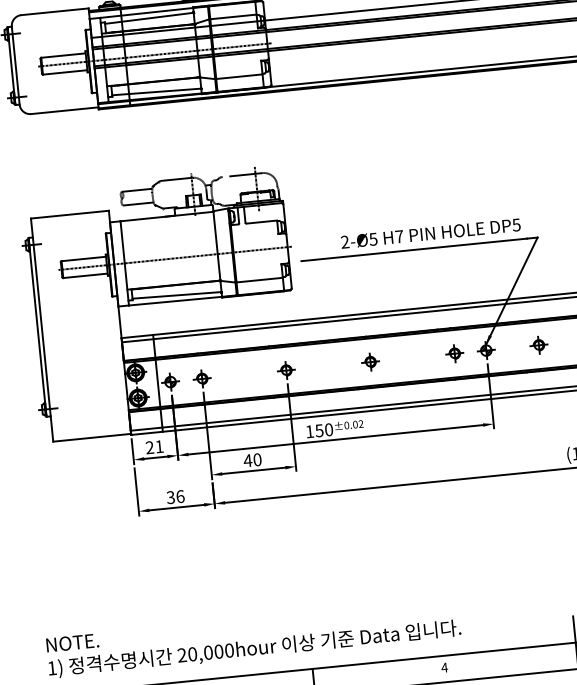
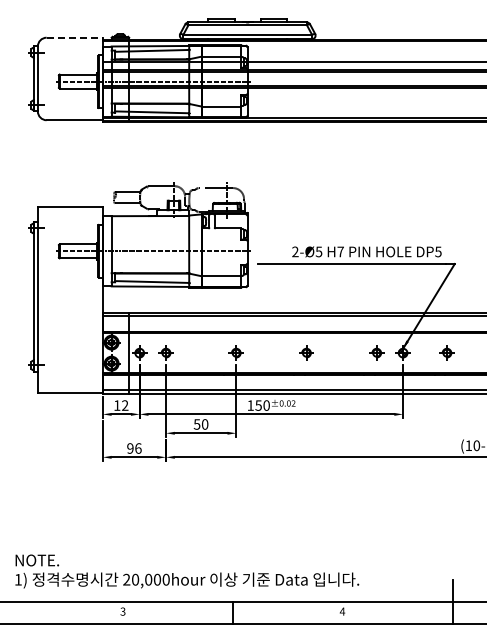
line: (55, 11) -> (75, 37), solid -> dashed
text: (155, 447) -> (121, 405), 21 -> 12
text: (247, 460) -> (196, 424), 40 -> 50
text: (170, 497) -> (130, 448), 36 -> 96

